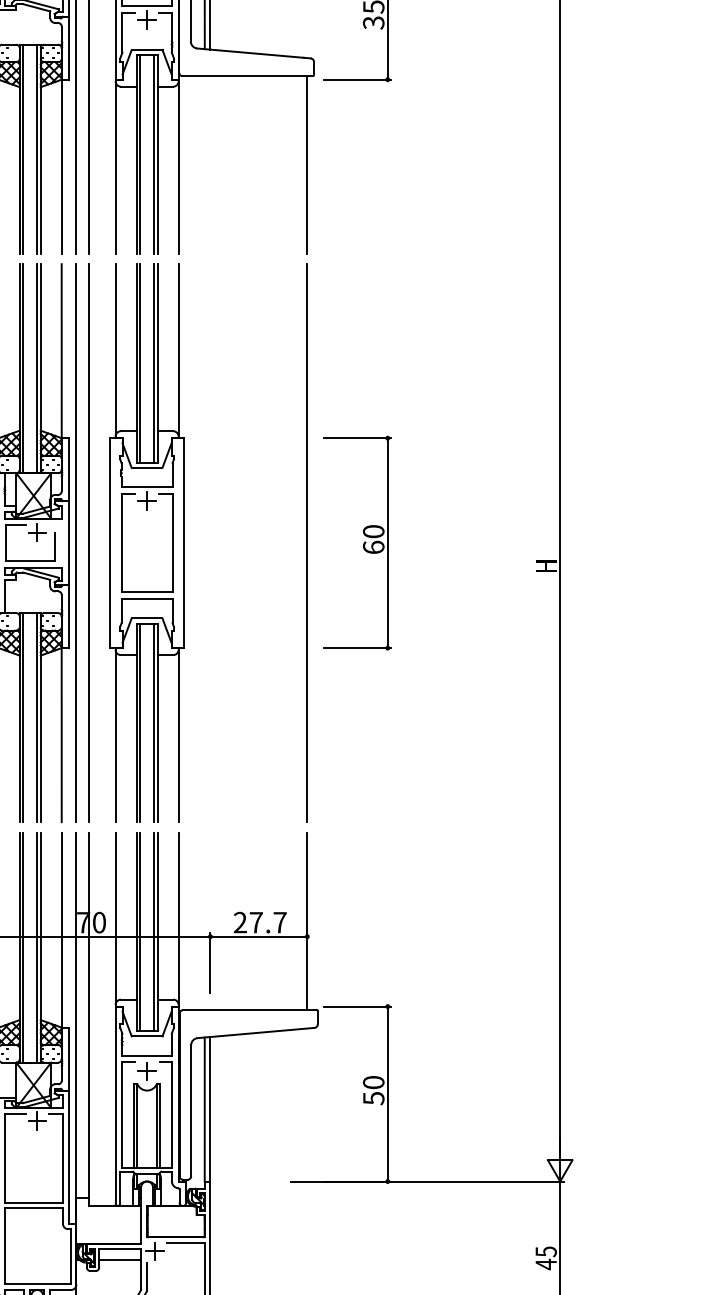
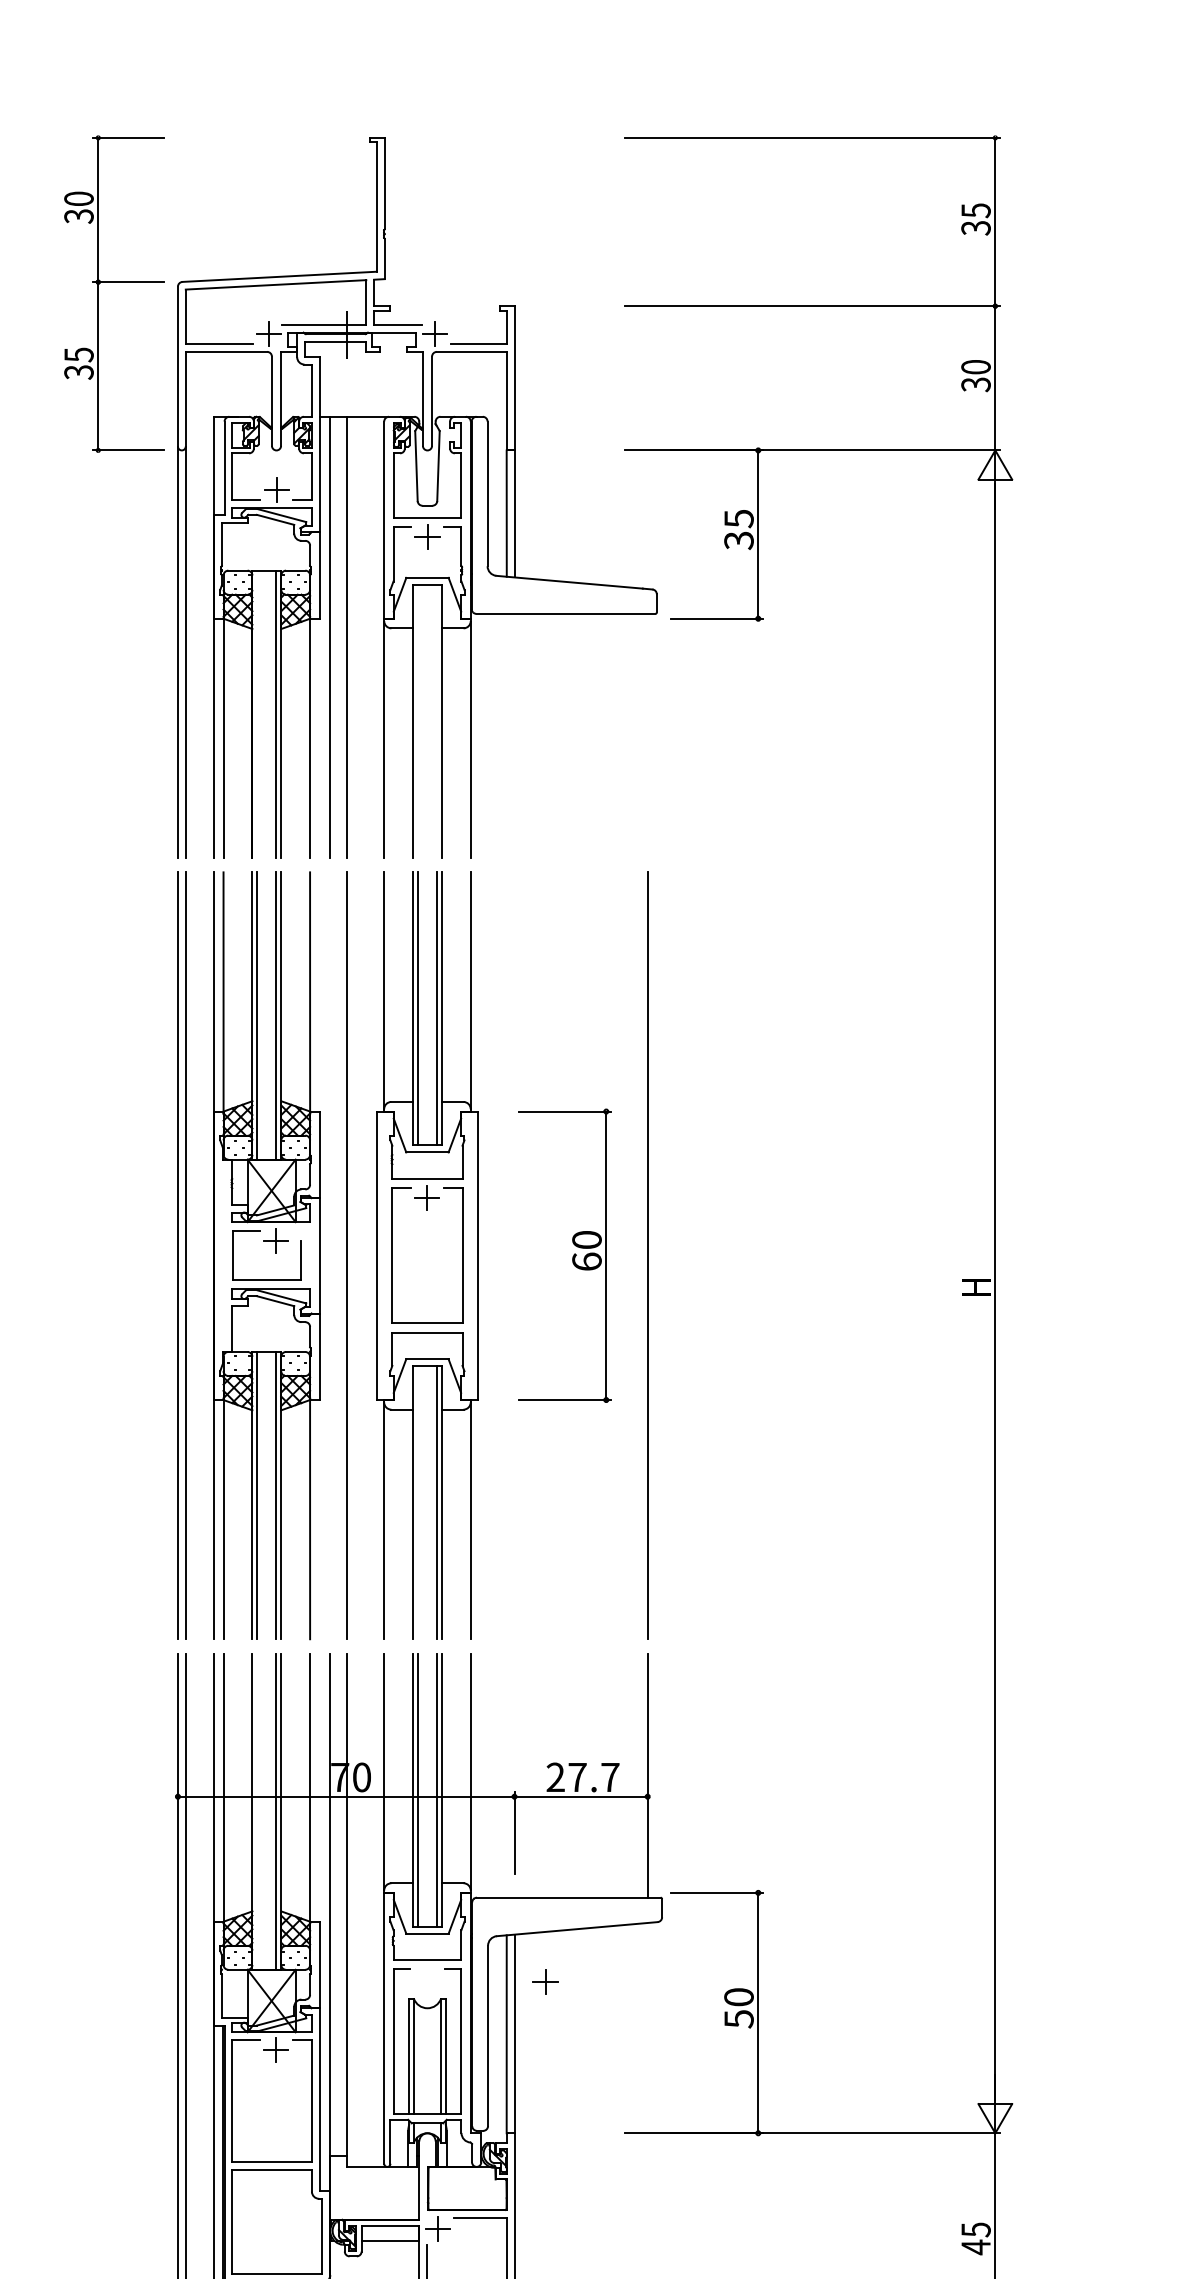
line: (23, 148) -> (257, 713), removed
line: (139, 154) -> (417, 721), removed
line: (154, 154) -> (437, 721), removed
line: (307, 164) -> (647, 735), removed
line: (75, 542) -> (329, 1255), removed
part: (363, 543) -> (572, 1256), moved
line: (139, 722) -> (417, 1502), removed
line: (23, 947) -> (257, 1811), removed
part: (147, 1071) -> (545, 1981), moved

